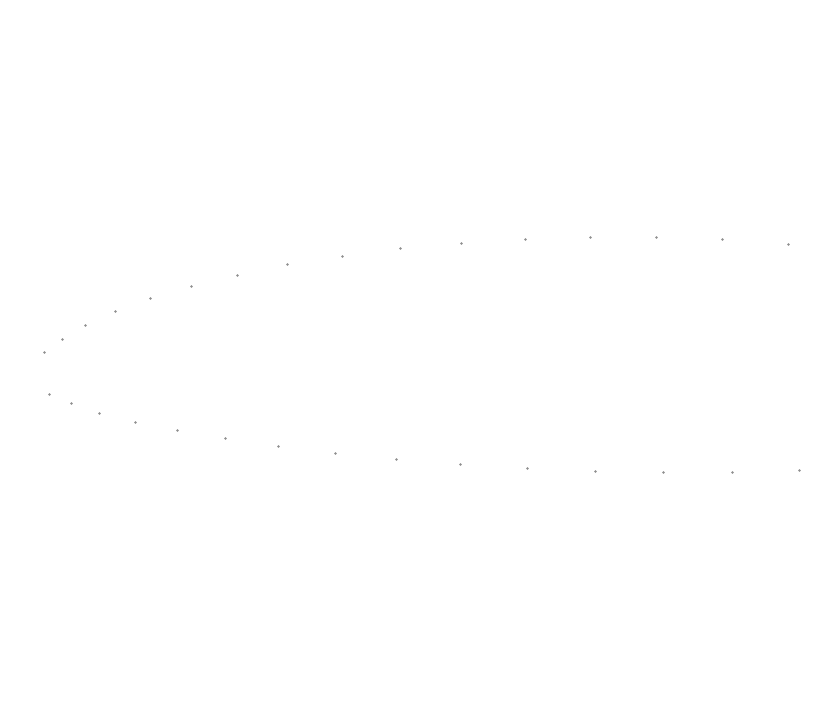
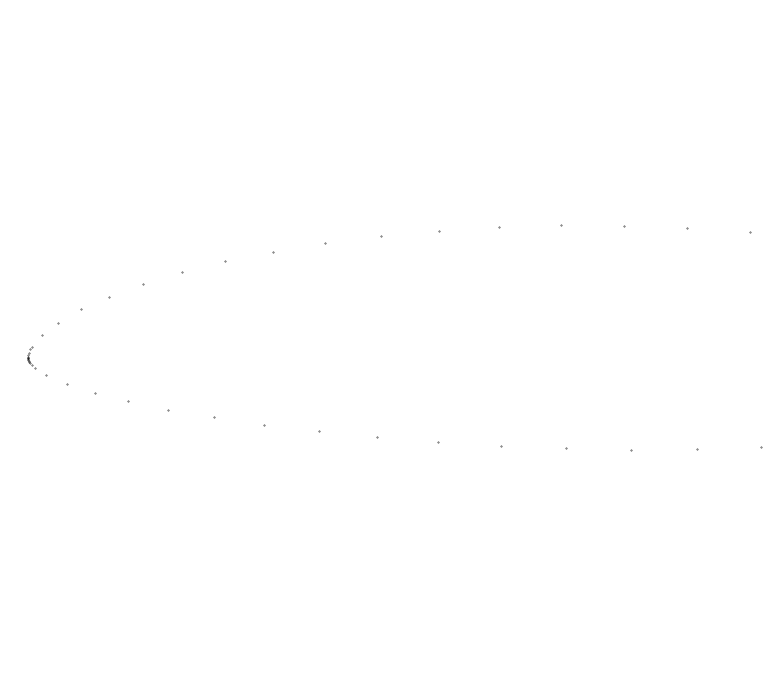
part: (33, 375) -> (31, 357), added

